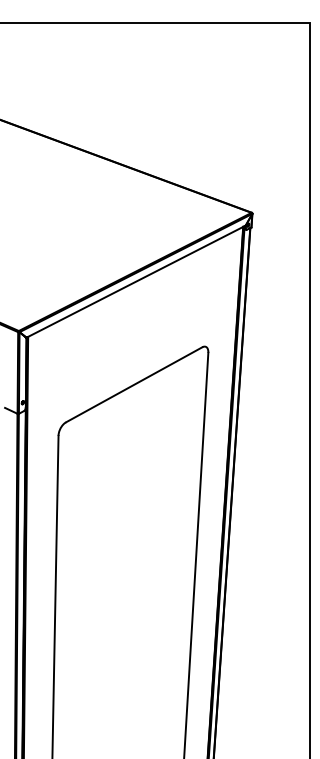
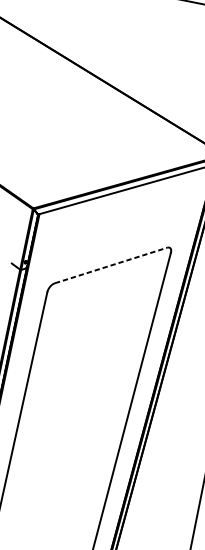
line: (134, 384) -> (111, 265), solid -> dashed

